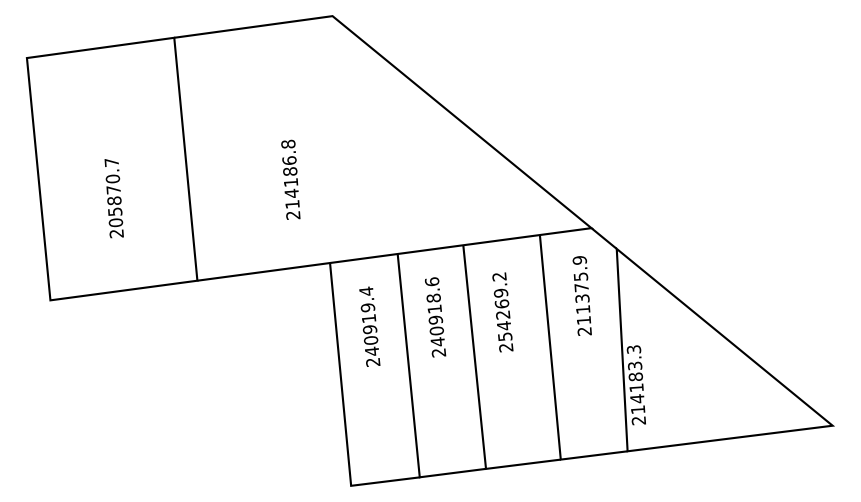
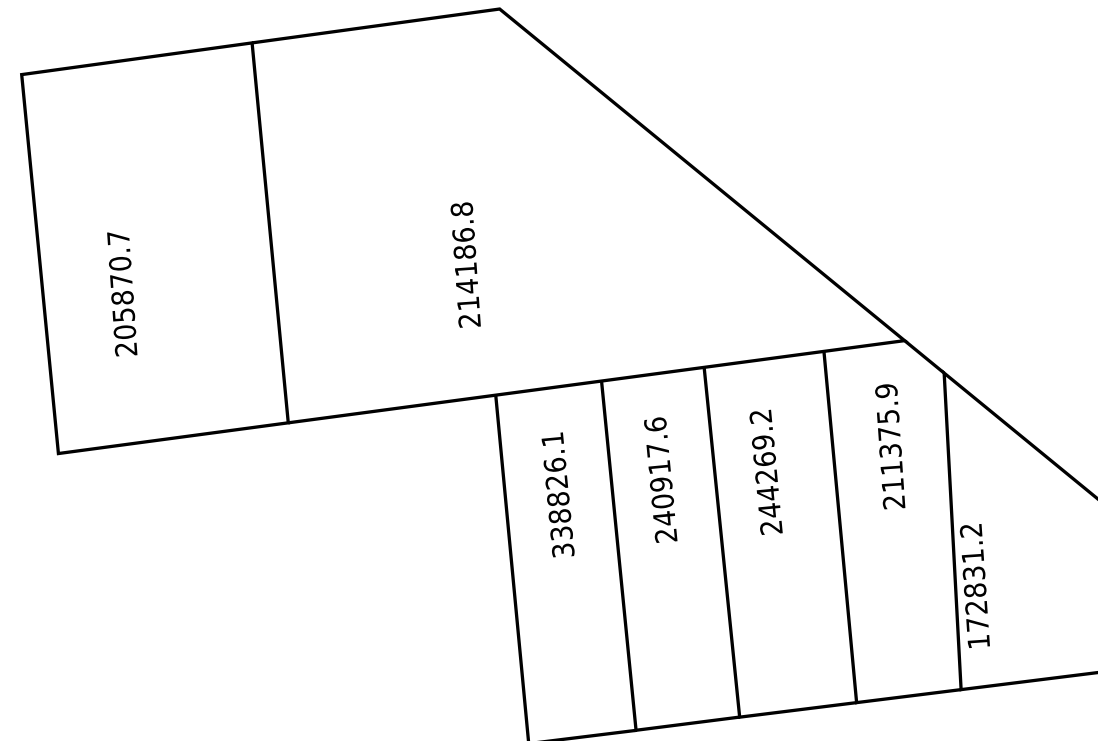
text: (290, 179) -> (465, 264), moved
text: (113, 198) -> (121, 294), moved
text: (433, 297) -> (657, 449), 240918.6 -> 240917.6
text: (369, 326) -> (557, 494), 240919.4 -> 338826.1
text: (505, 336) -> (770, 510), 254269.2 -> 244269.2
text: (636, 385) -> (975, 586), 214183.3 -> 172831.2

